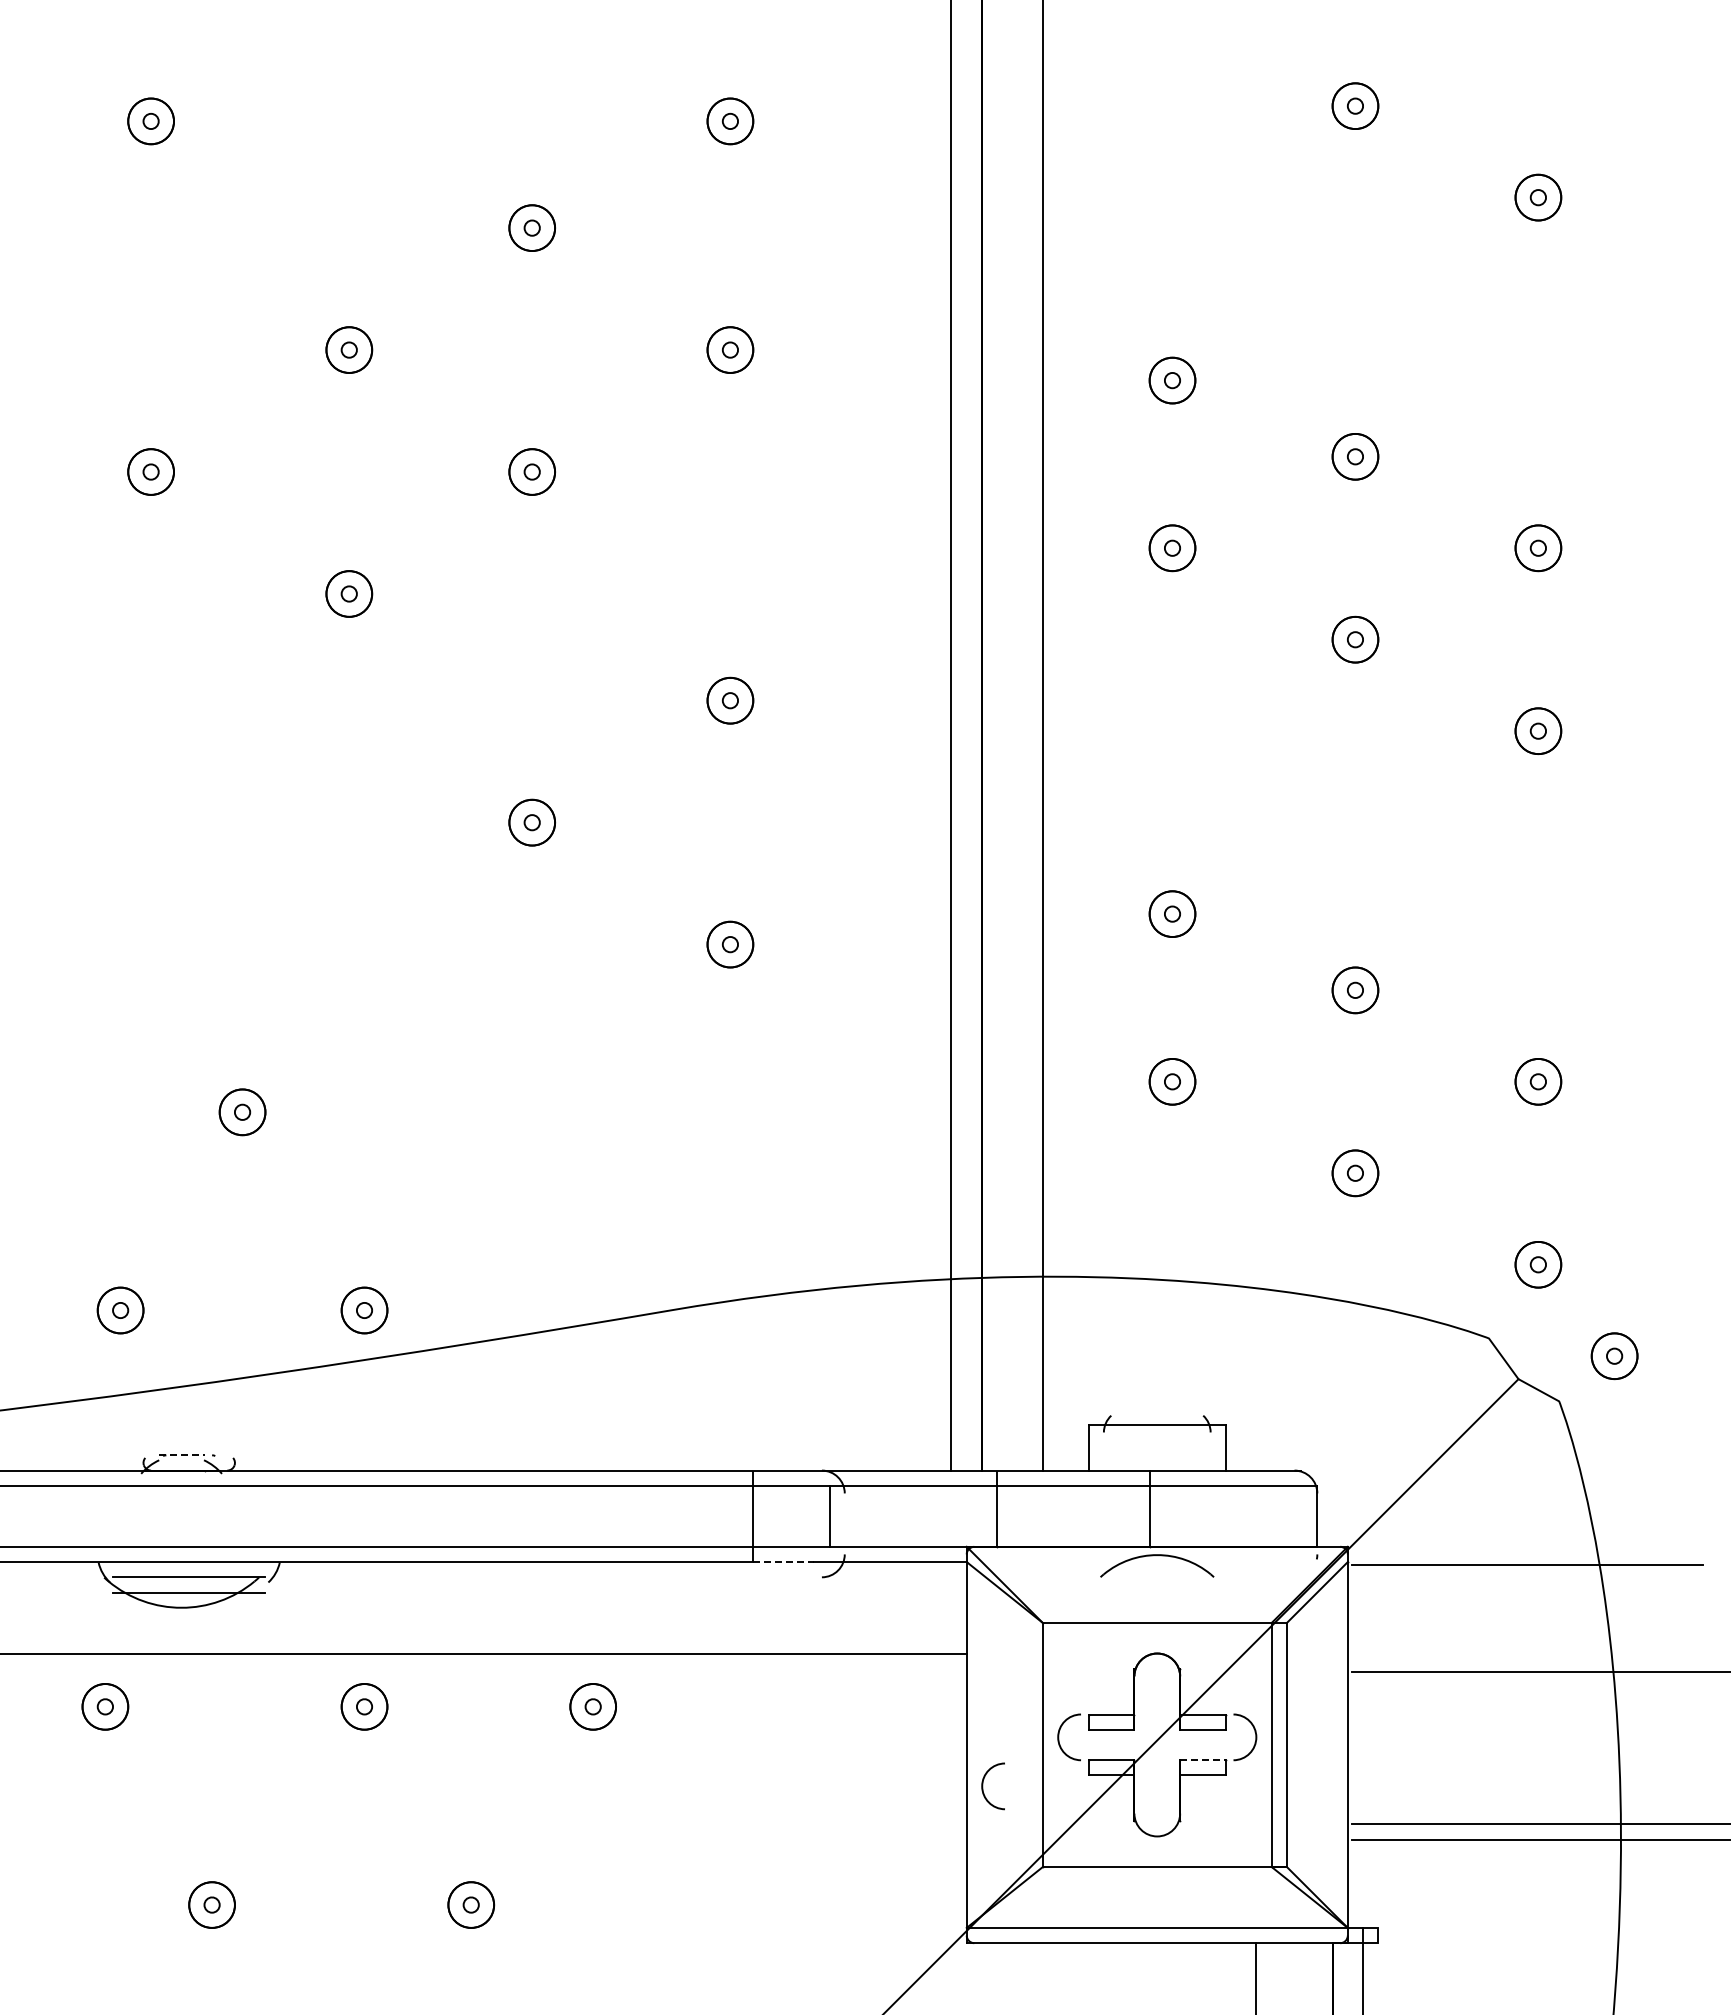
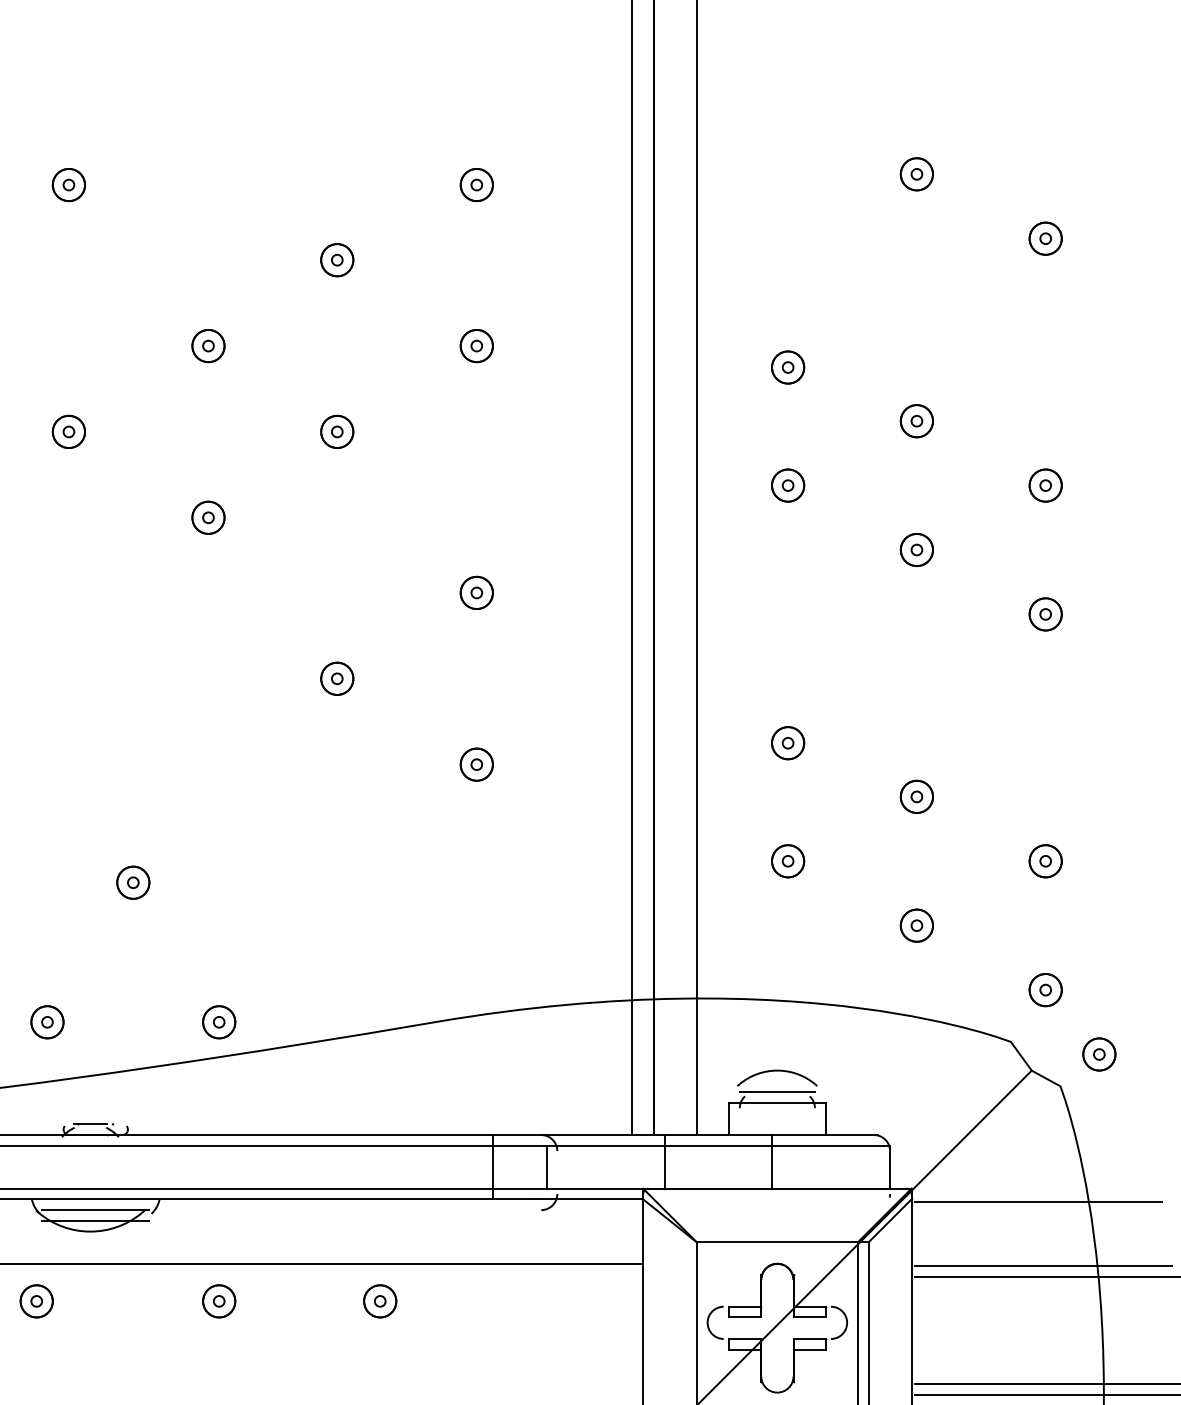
line: (1156, 1409) -> (776, 1092), added
line: (181, 1455) -> (90, 1124), dashed -> solid
part: (1160, 1556) -> (779, 1071), moved
line: (784, 1562) -> (514, 1199), dashed -> solid
line: (1535, 1656) -> (1043, 1265), added
line: (1203, 1760) -> (809, 1339), dashed -> solid
curve: (983, 1786) -> (655, 1357), removed

